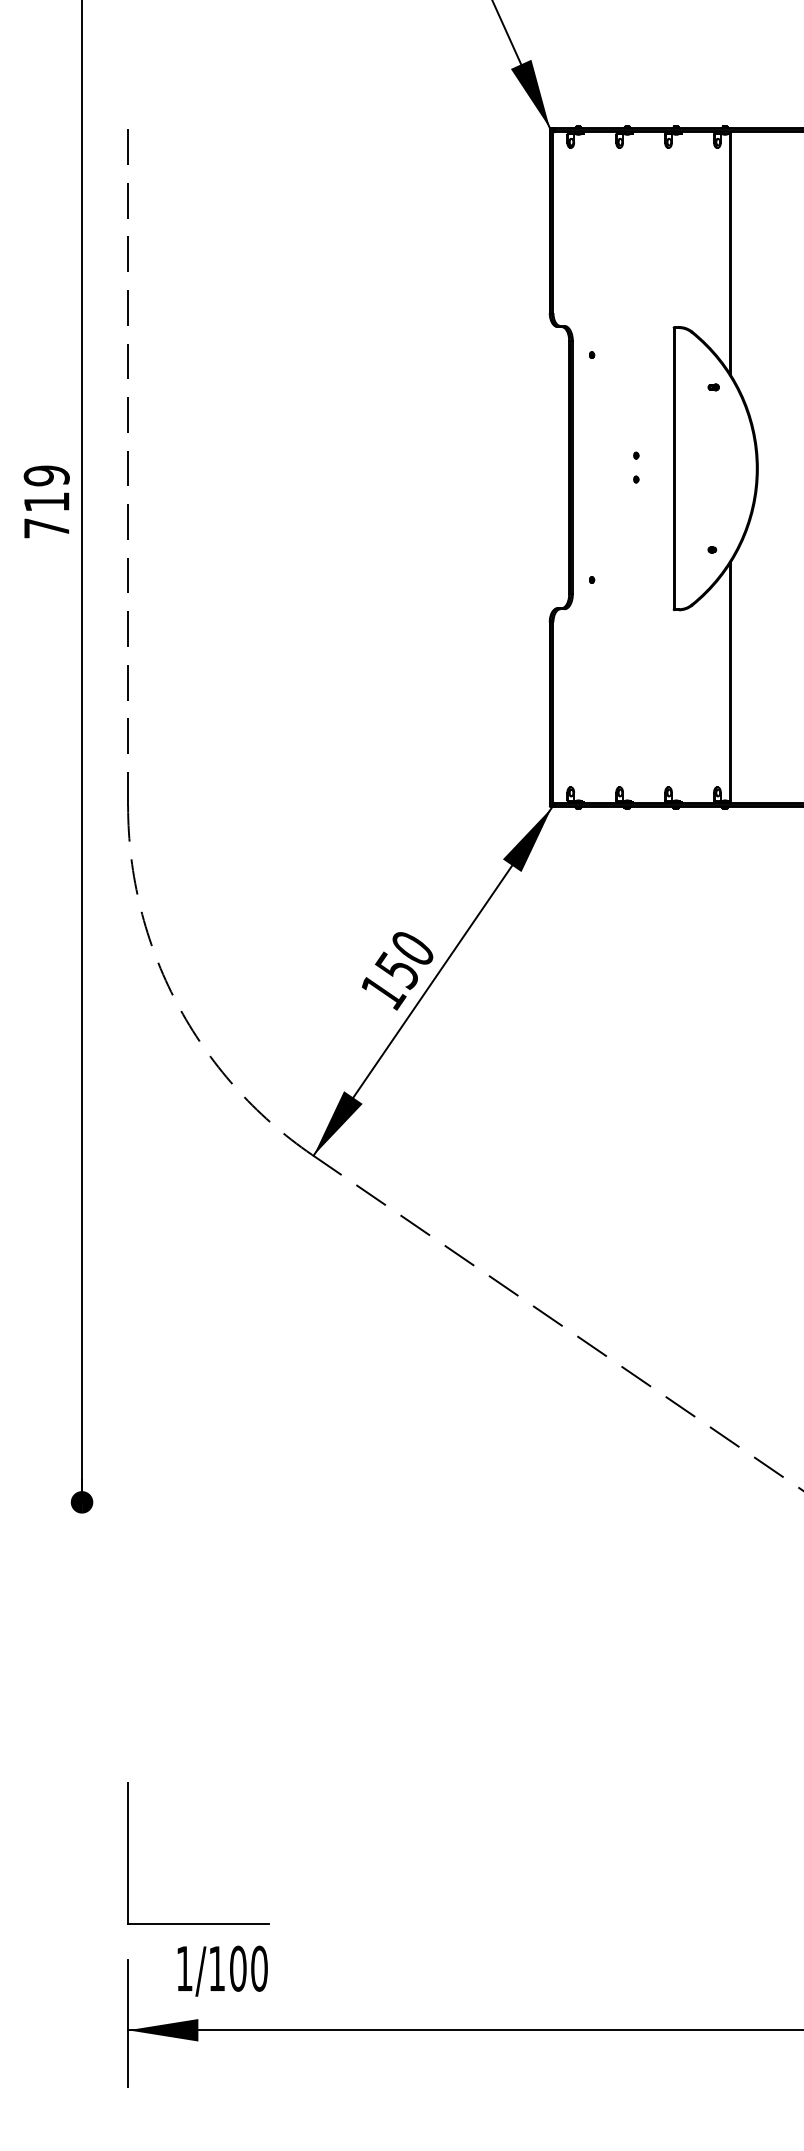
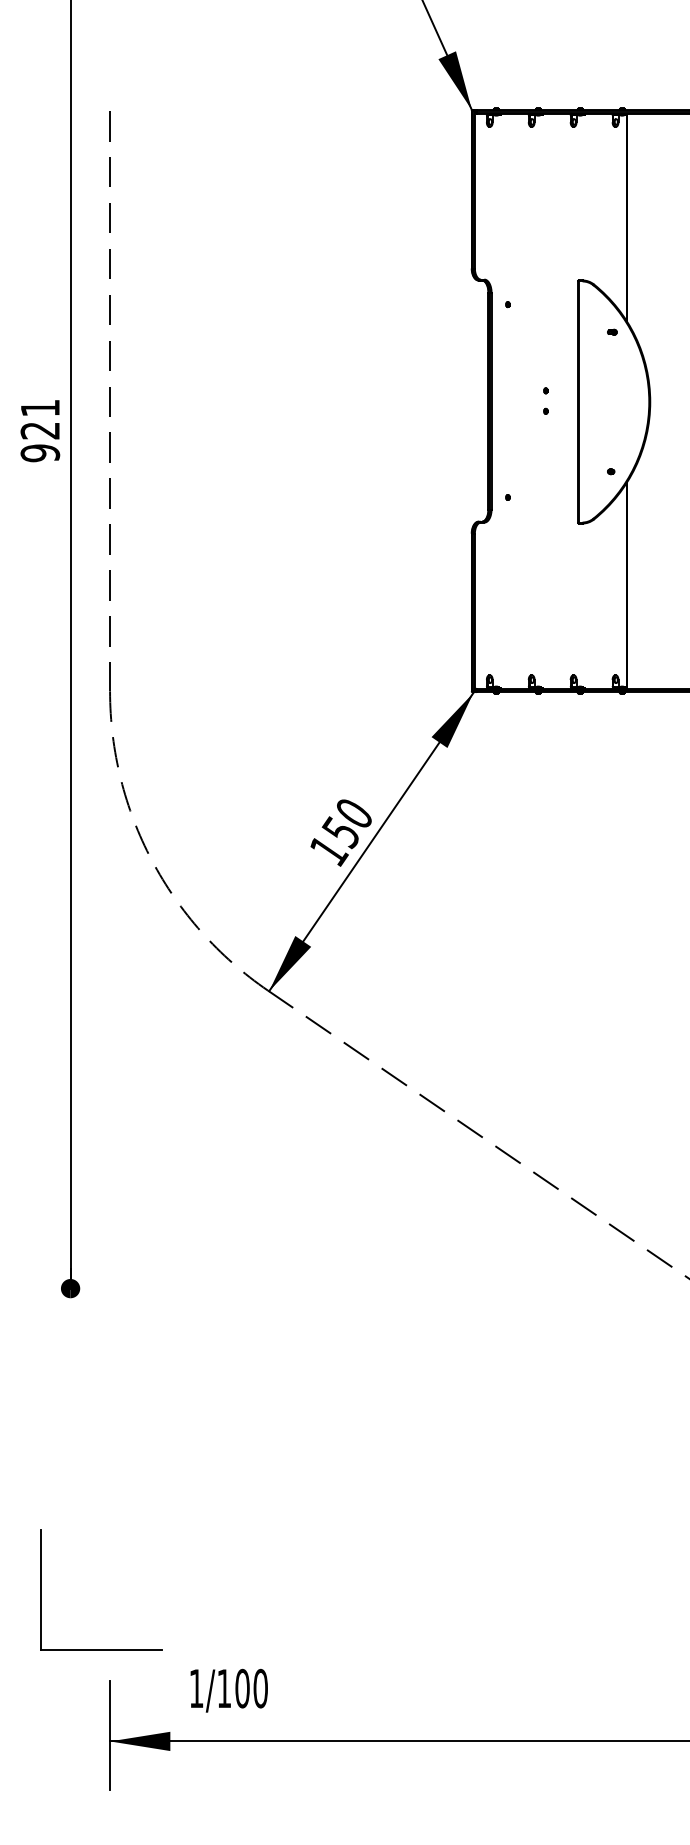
text: (46, 501) -> (40, 430), 719 -> 921
part: (128, 1853) -> (41, 1589), moved
text: (221, 1970) -> (228, 1690), moved

